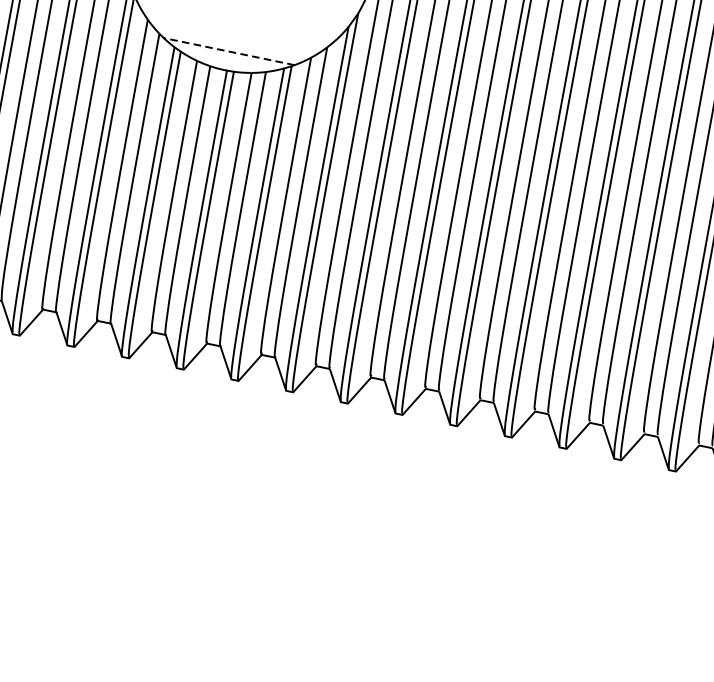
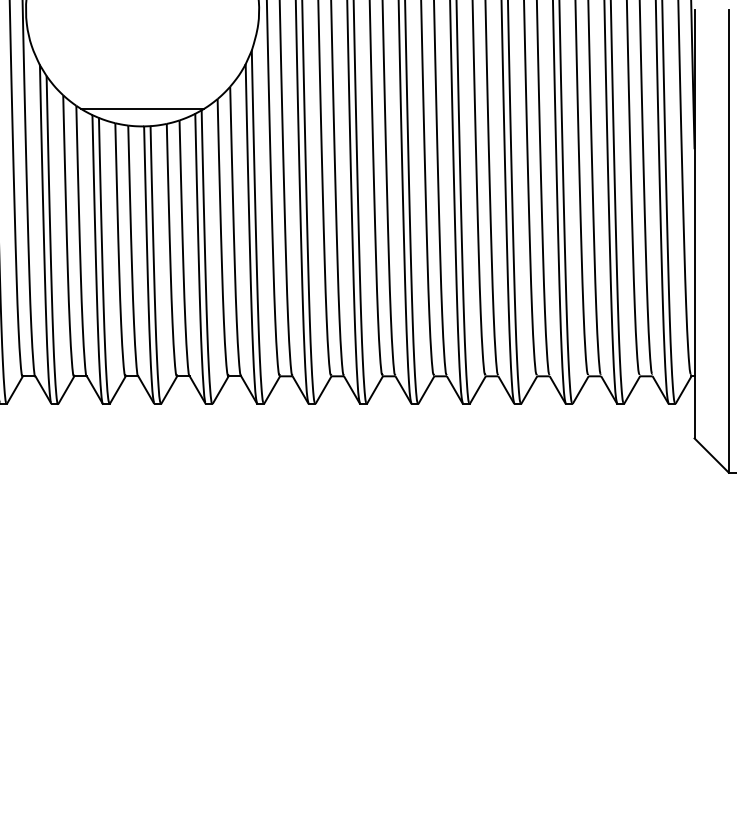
line: (229, 51) -> (142, 108), dashed -> solid

